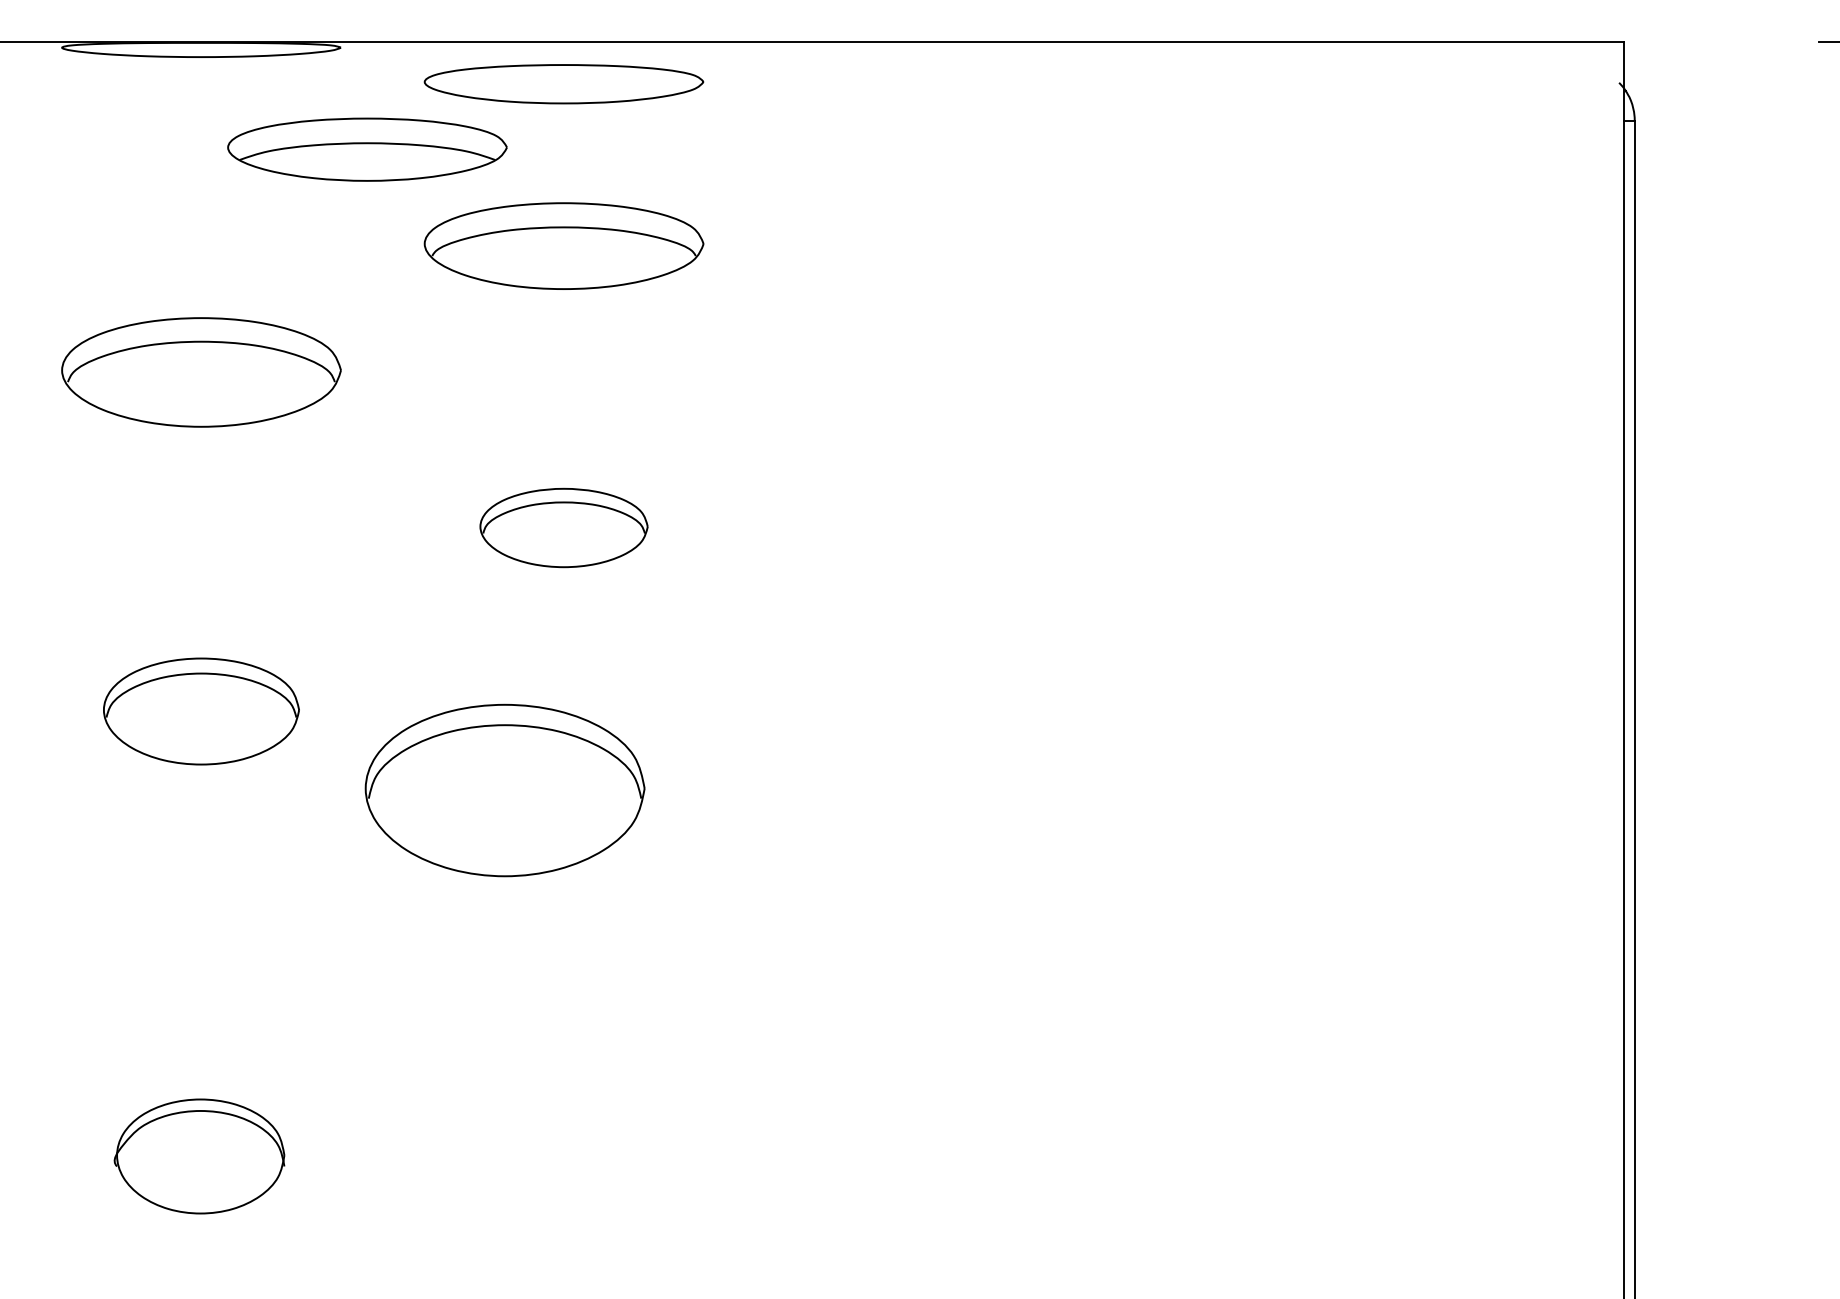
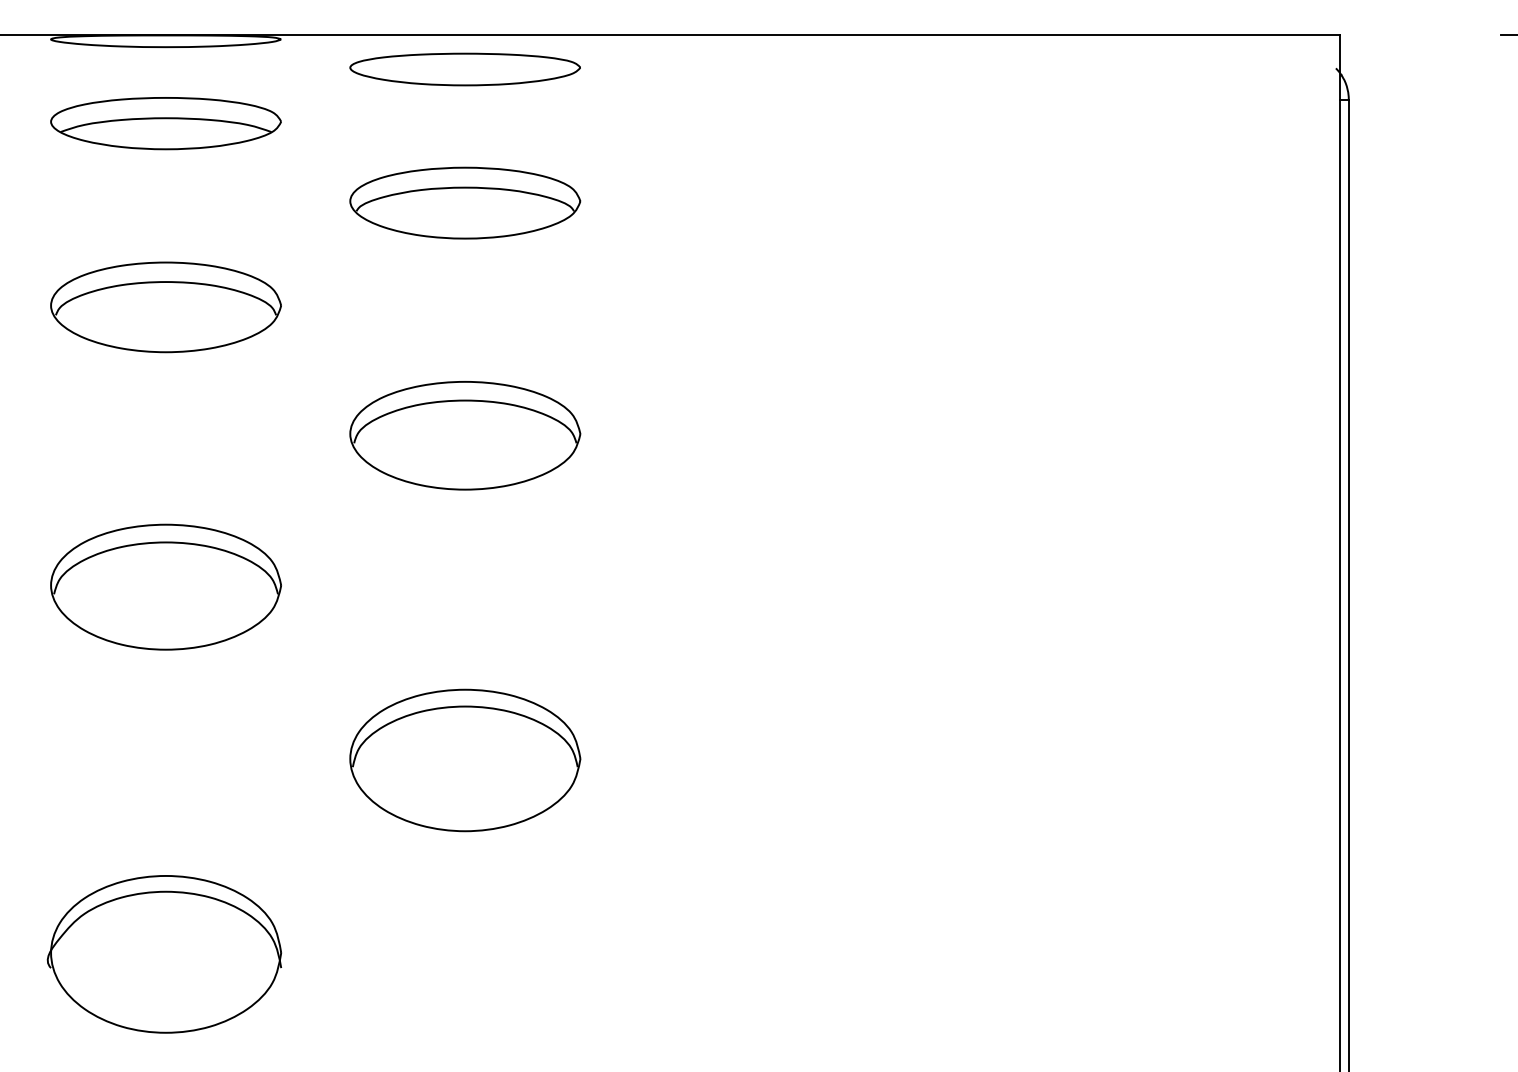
part: (367, 149) -> (166, 123), moved
part: (563, 527) -> (464, 435), size x1.67
part: (201, 711) -> (166, 587), size x1.43
part: (504, 790) -> (464, 760), moved
part: (199, 1156) -> (164, 954), size x1.67

